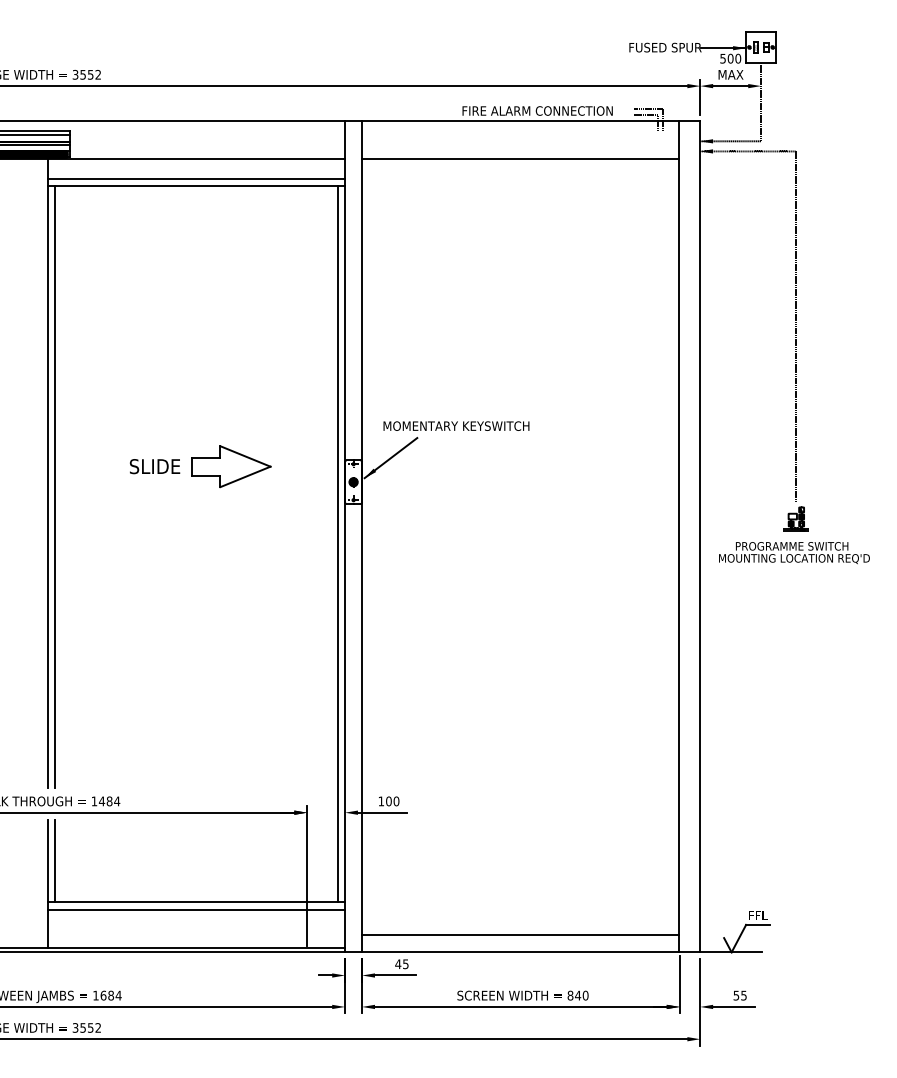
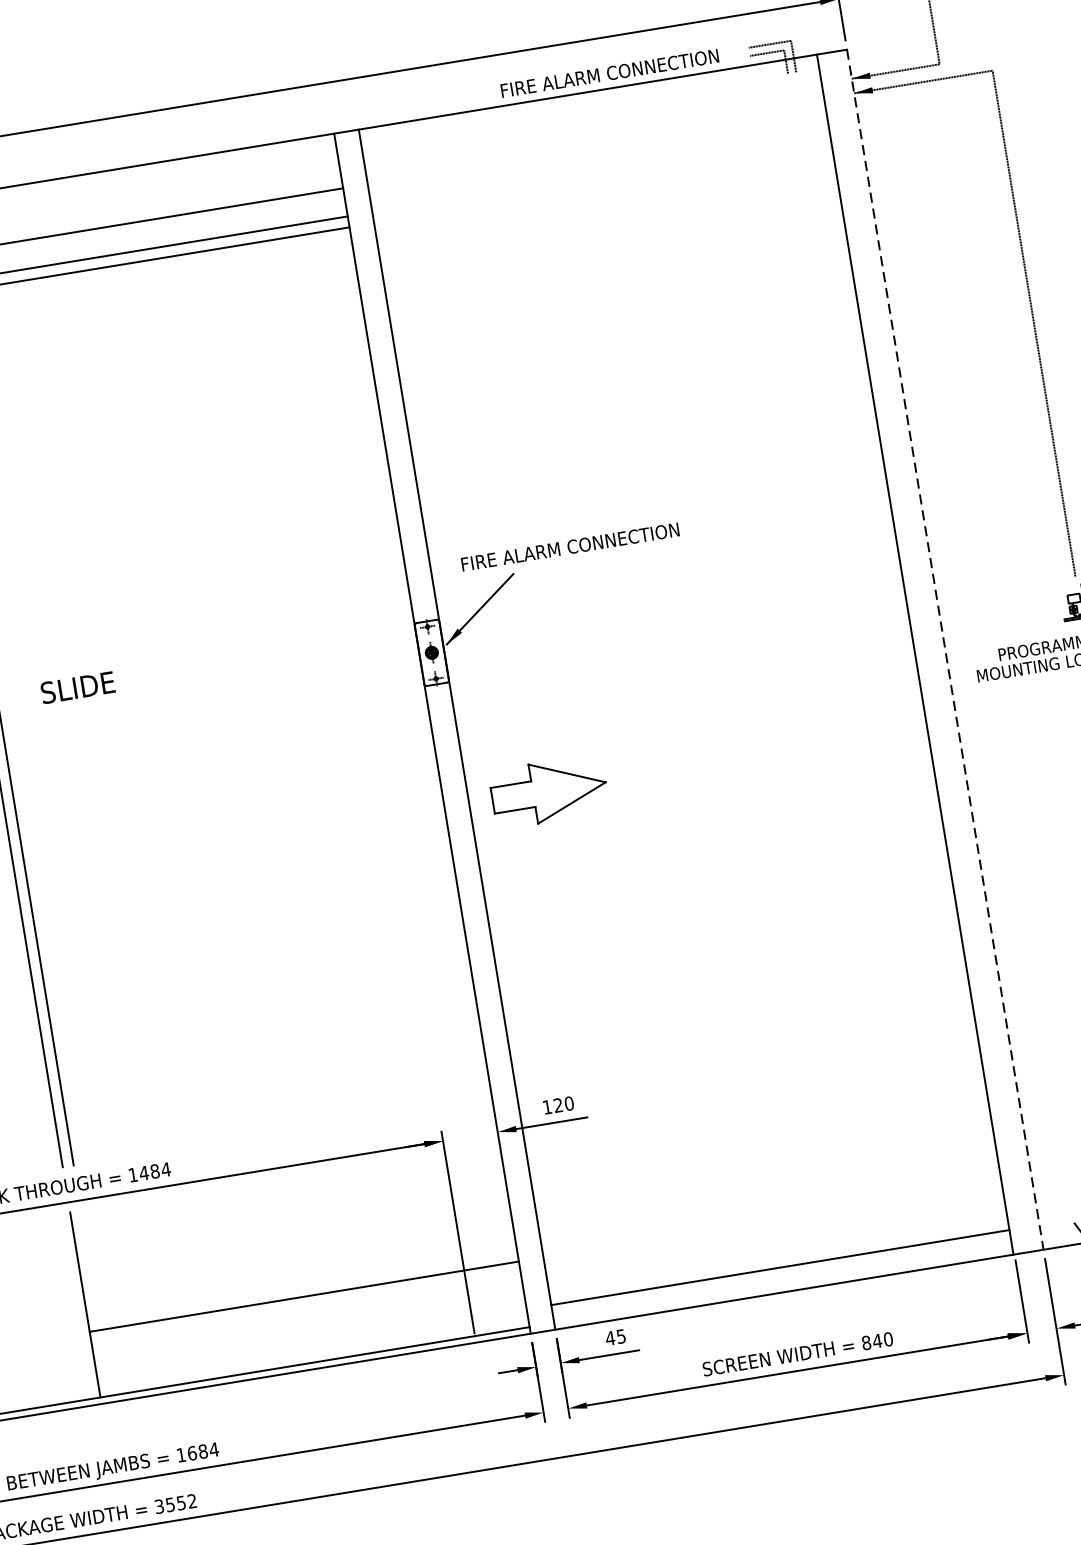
line: (520, 159) -> (596, 147), removed
text: (458, 425) -> (569, 546), MOMENTARY KEYSWITCH -> FIRE ALARM CONNECTION
text: (154, 466) -> (77, 687), moved
part: (231, 466) -> (549, 791), moved
line: (700, 536) -> (945, 649), solid -> dashed
line: (337, 544) -> (423, 746), removed
text: (388, 801) -> (557, 1105), 100 -> 120
line: (55, 860) -> (90, 1269), removed
line: (196, 909) -> (306, 1306), removed

